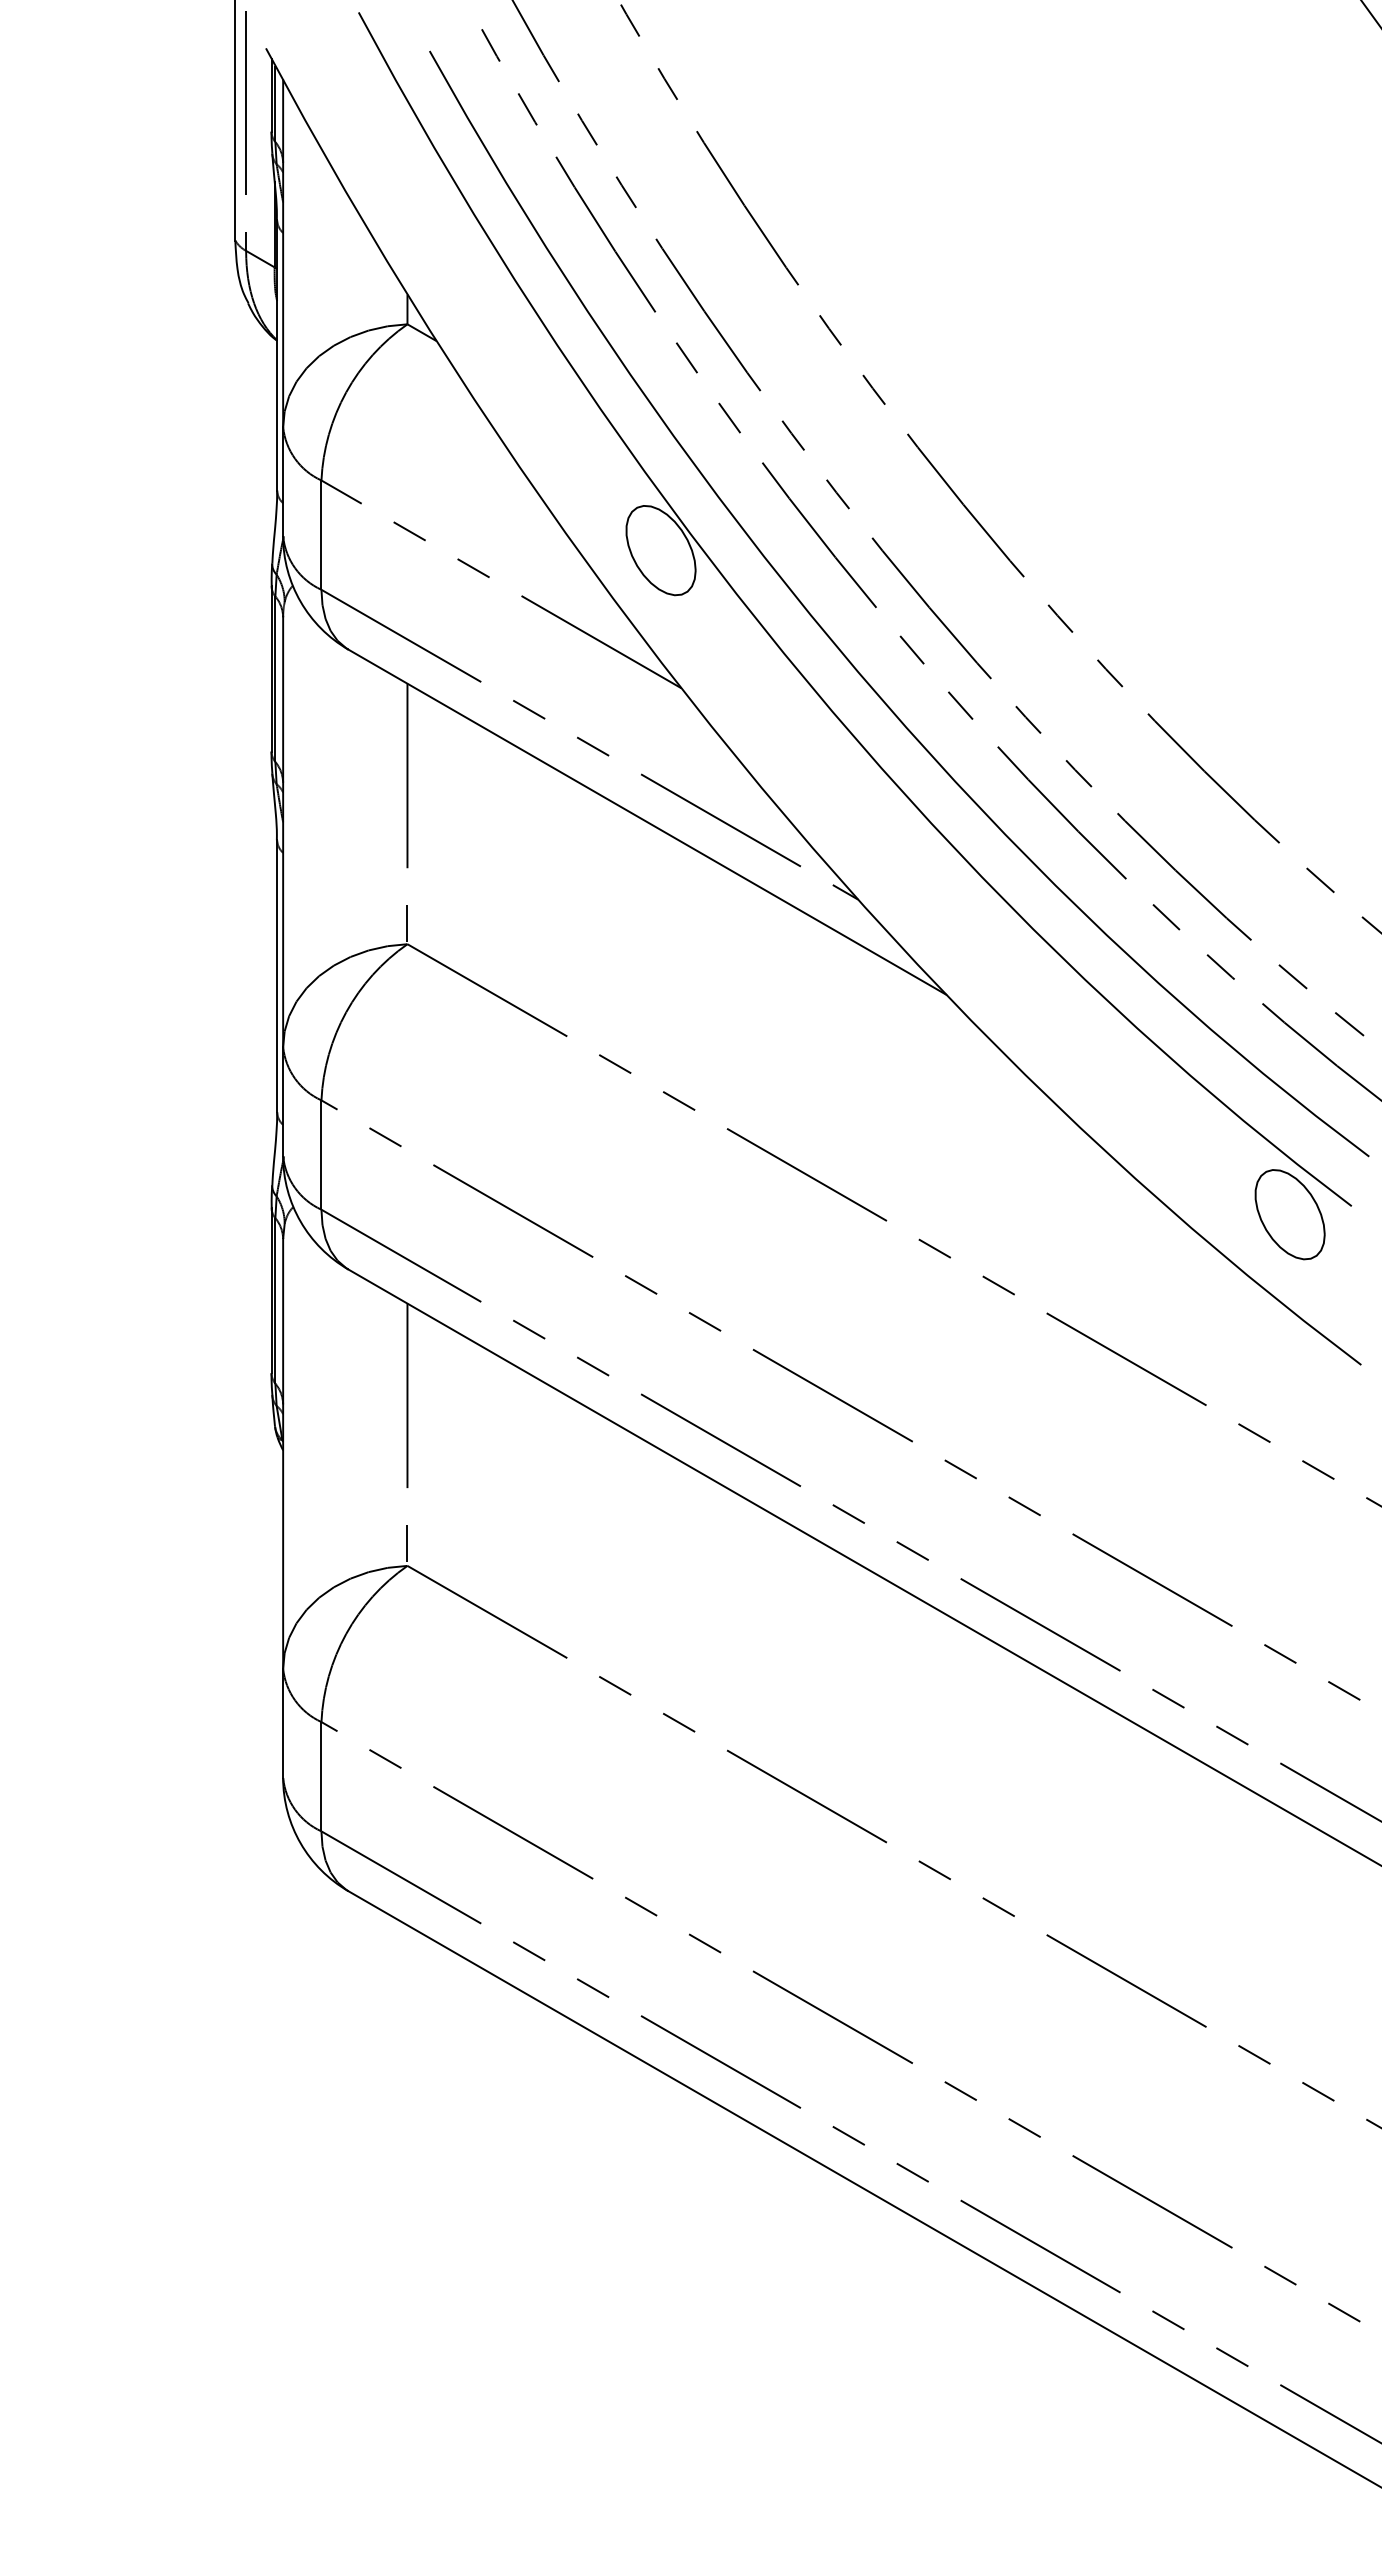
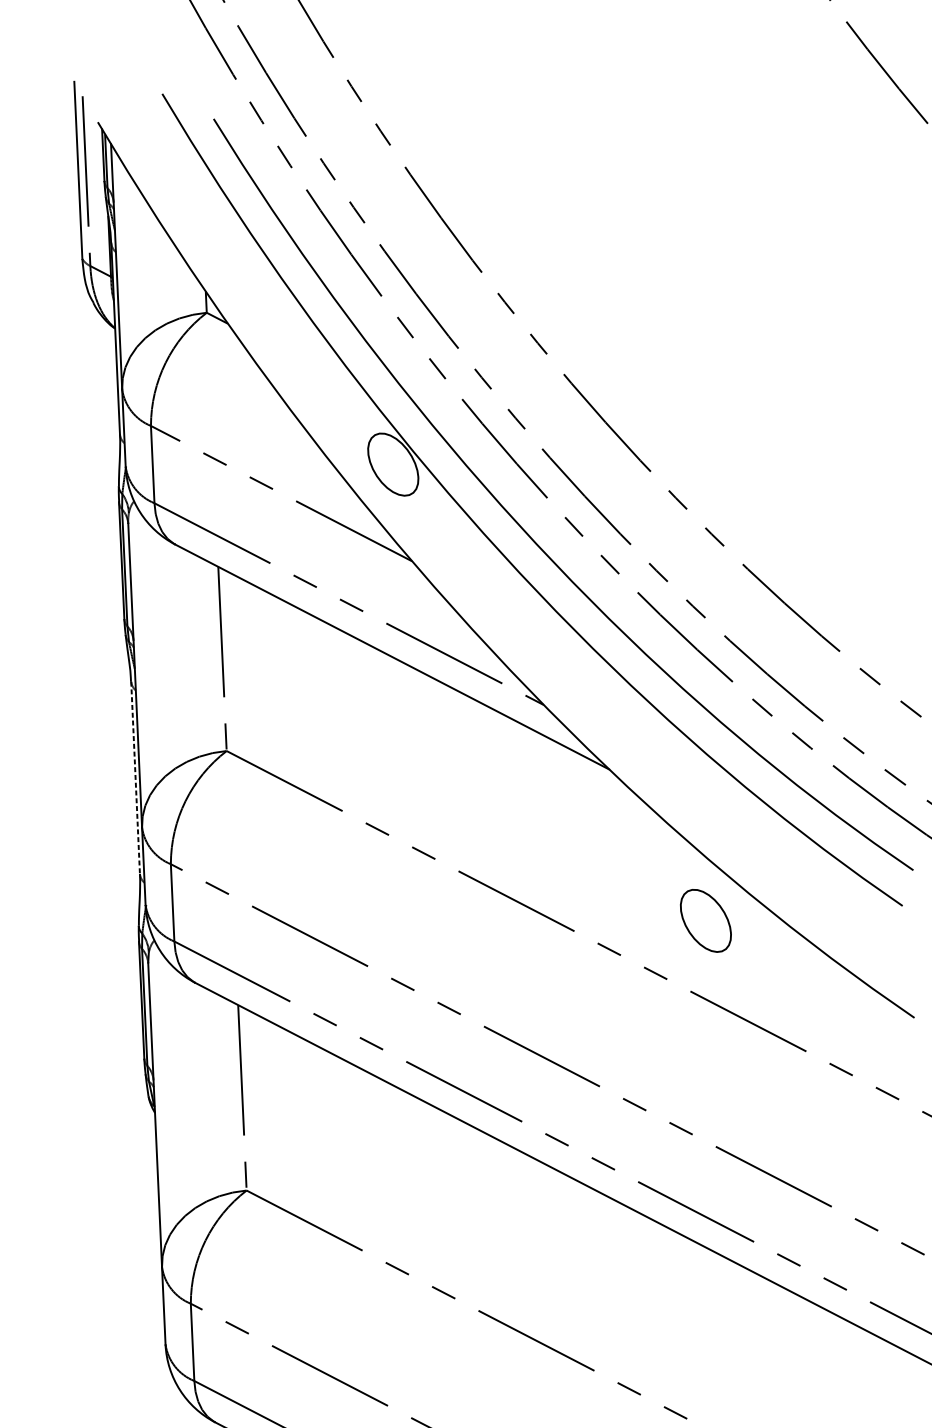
line: (277, 976) -> (135, 778), solid -> dashed
part: (1289, 1214) -> (705, 920), moved

